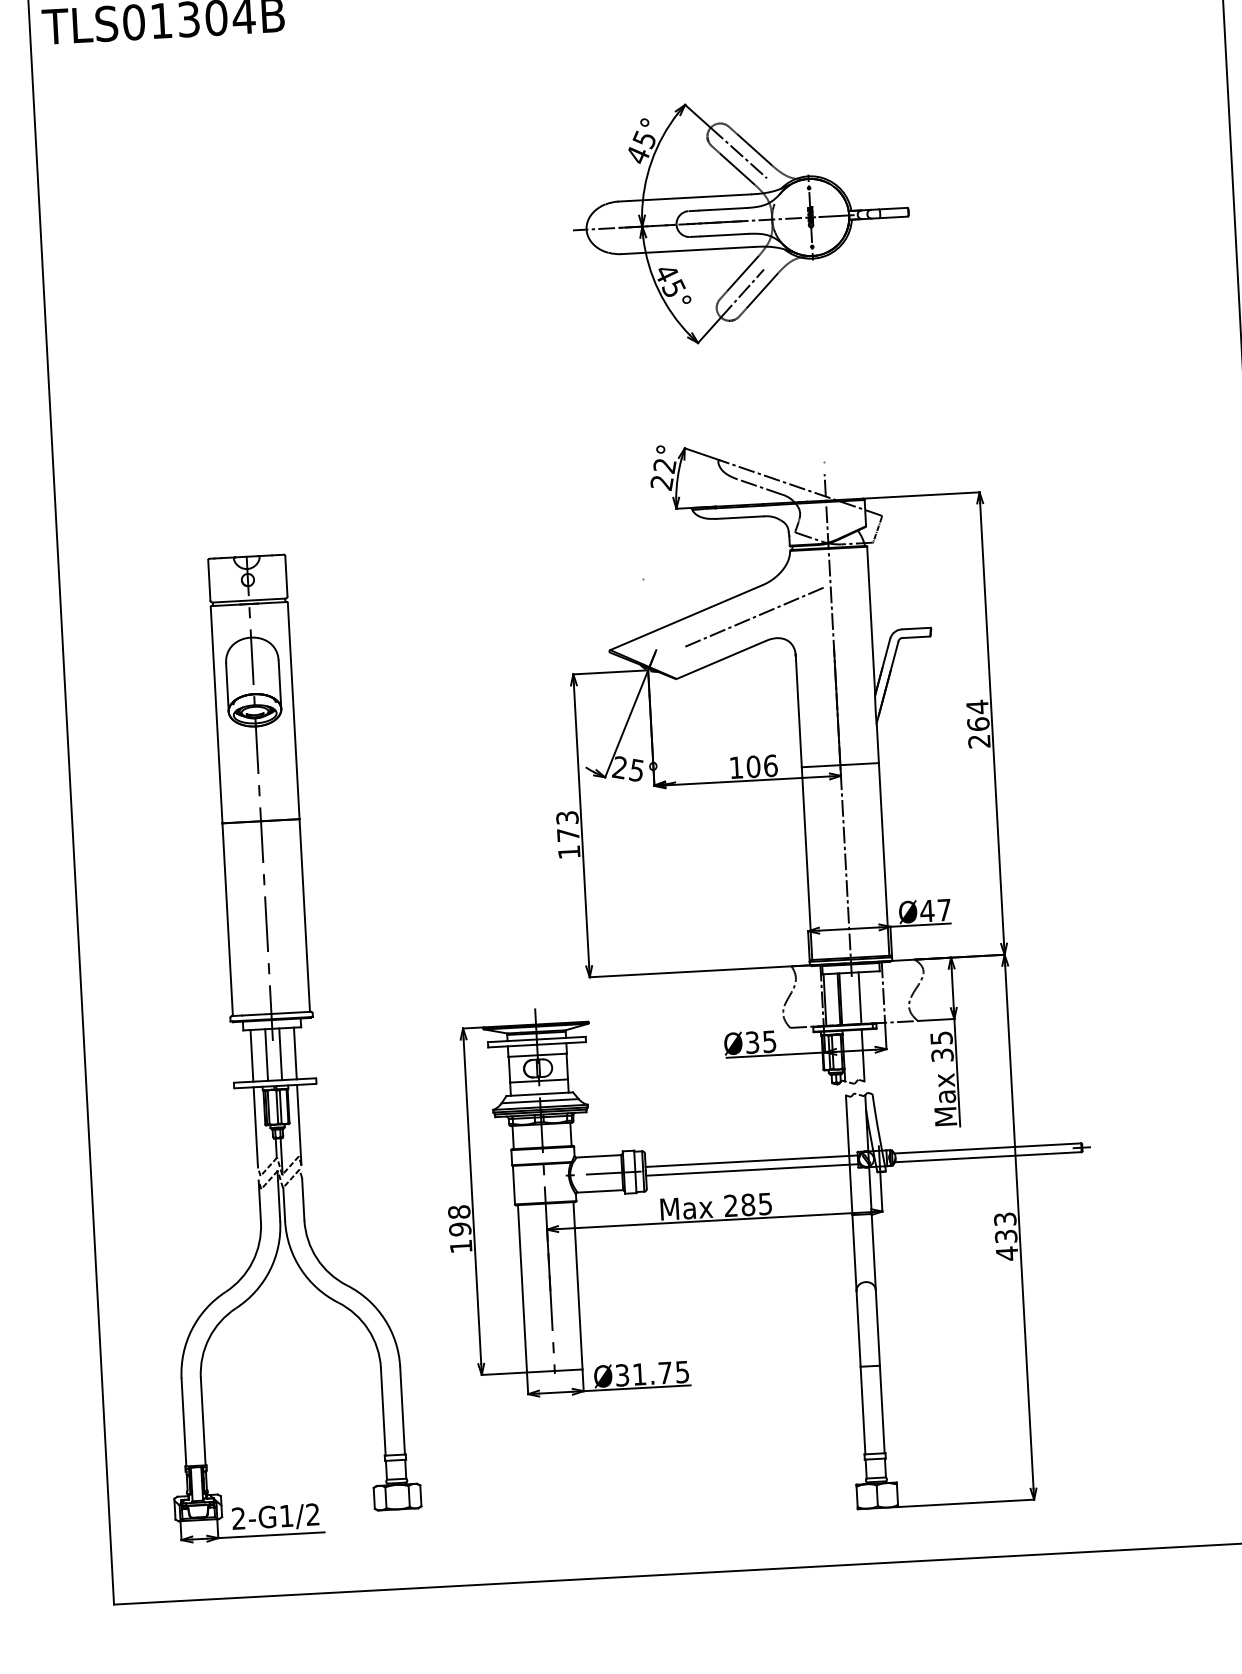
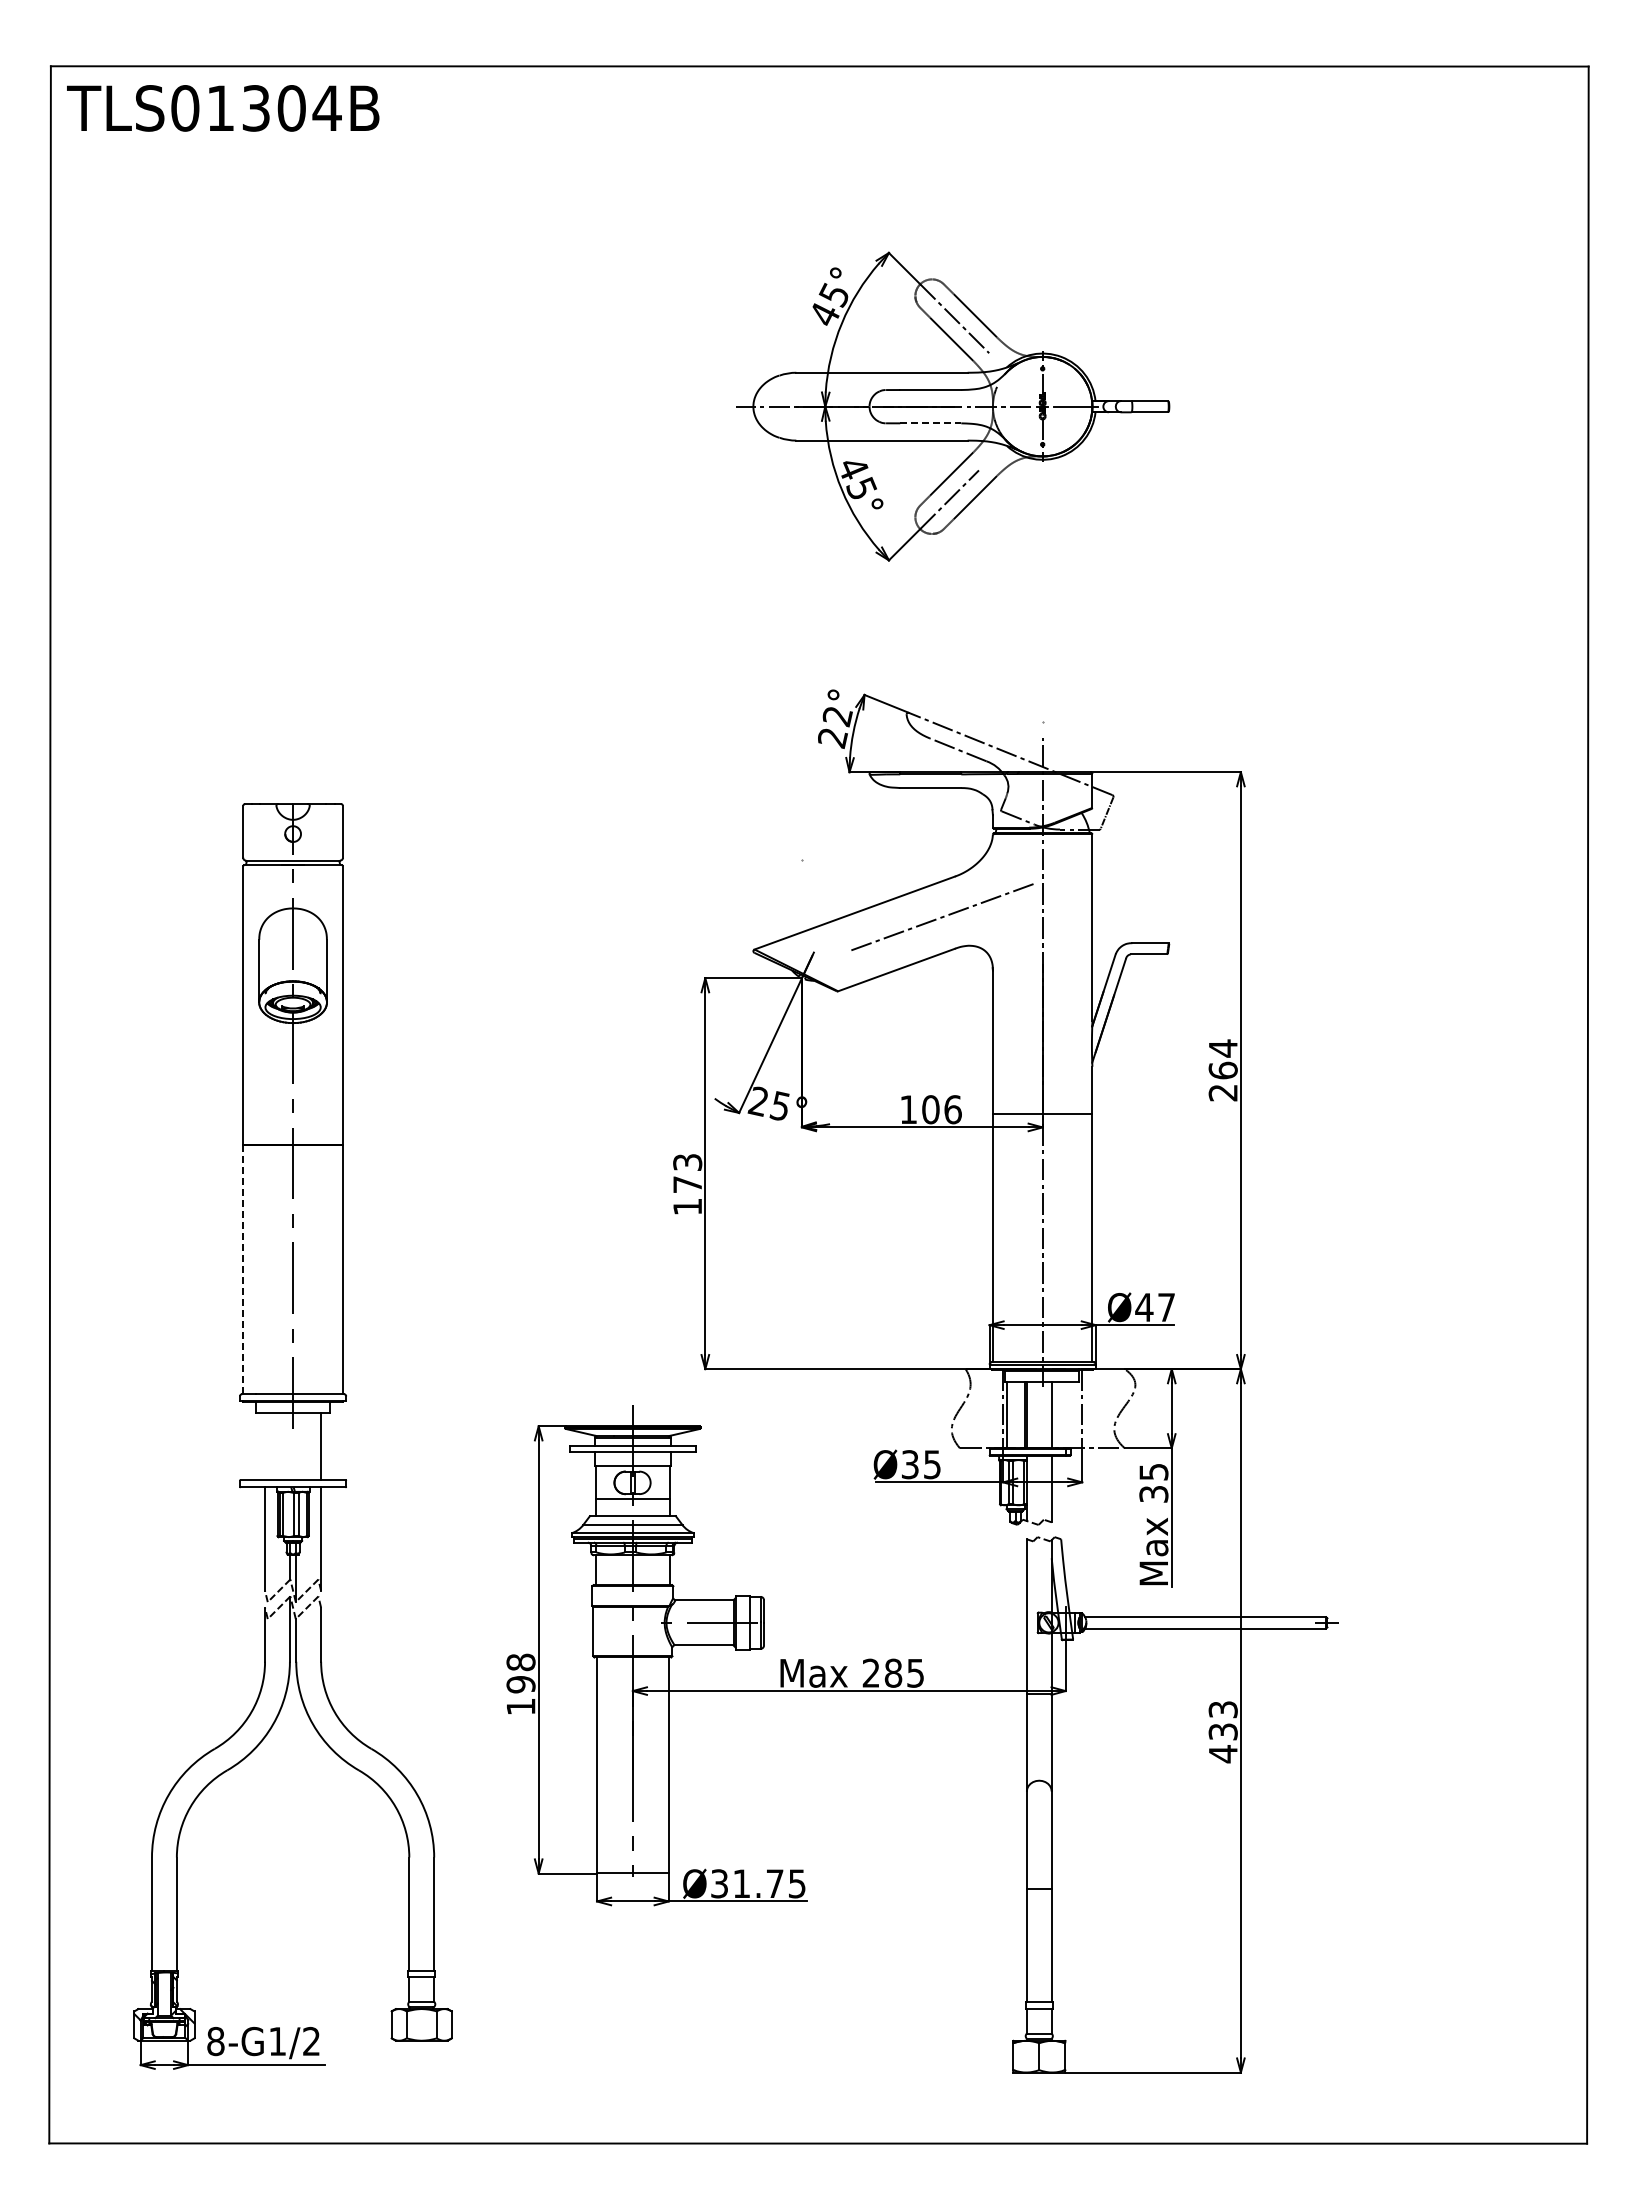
line: (724, 235) -> (930, 423), solid -> dashed
line: (227, 920) -> (243, 1270), solid -> dashed
line: (266, 1054) -> (284, 1446), removed
line: (280, 1054) -> (302, 1446), removed
line: (252, 1055) -> (265, 1446), removed
line: (751, 1161) -> (900, 1617), removed
line: (751, 1169) -> (900, 1628), removed
text: (238, 1518) -> (215, 2041), 2-G1/2 -> 8-G1/2

